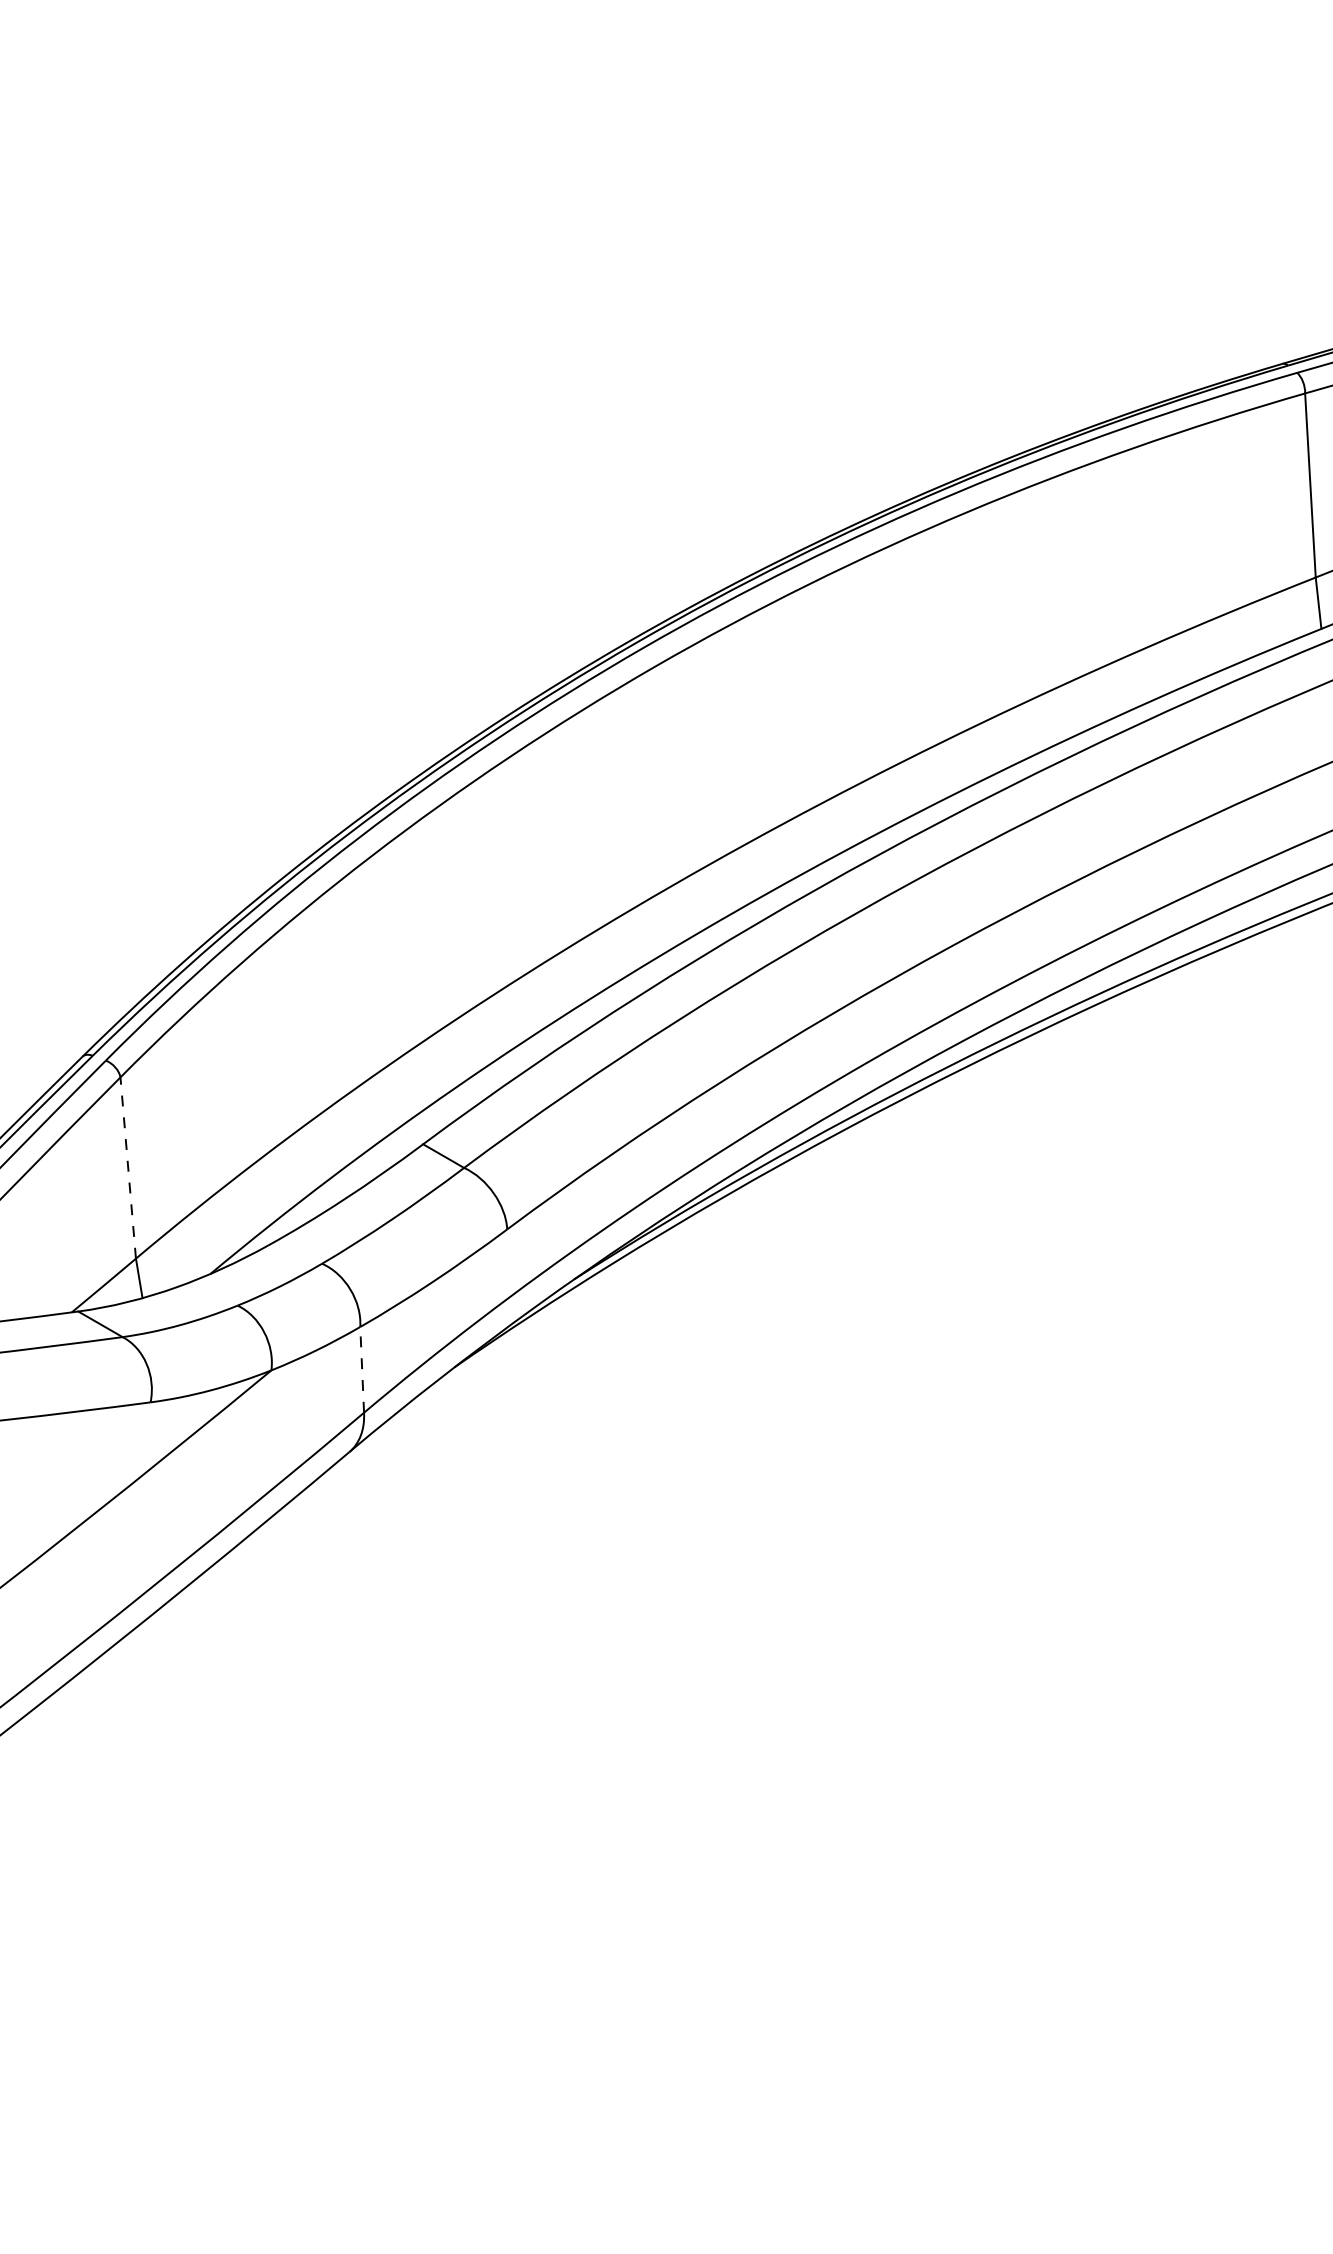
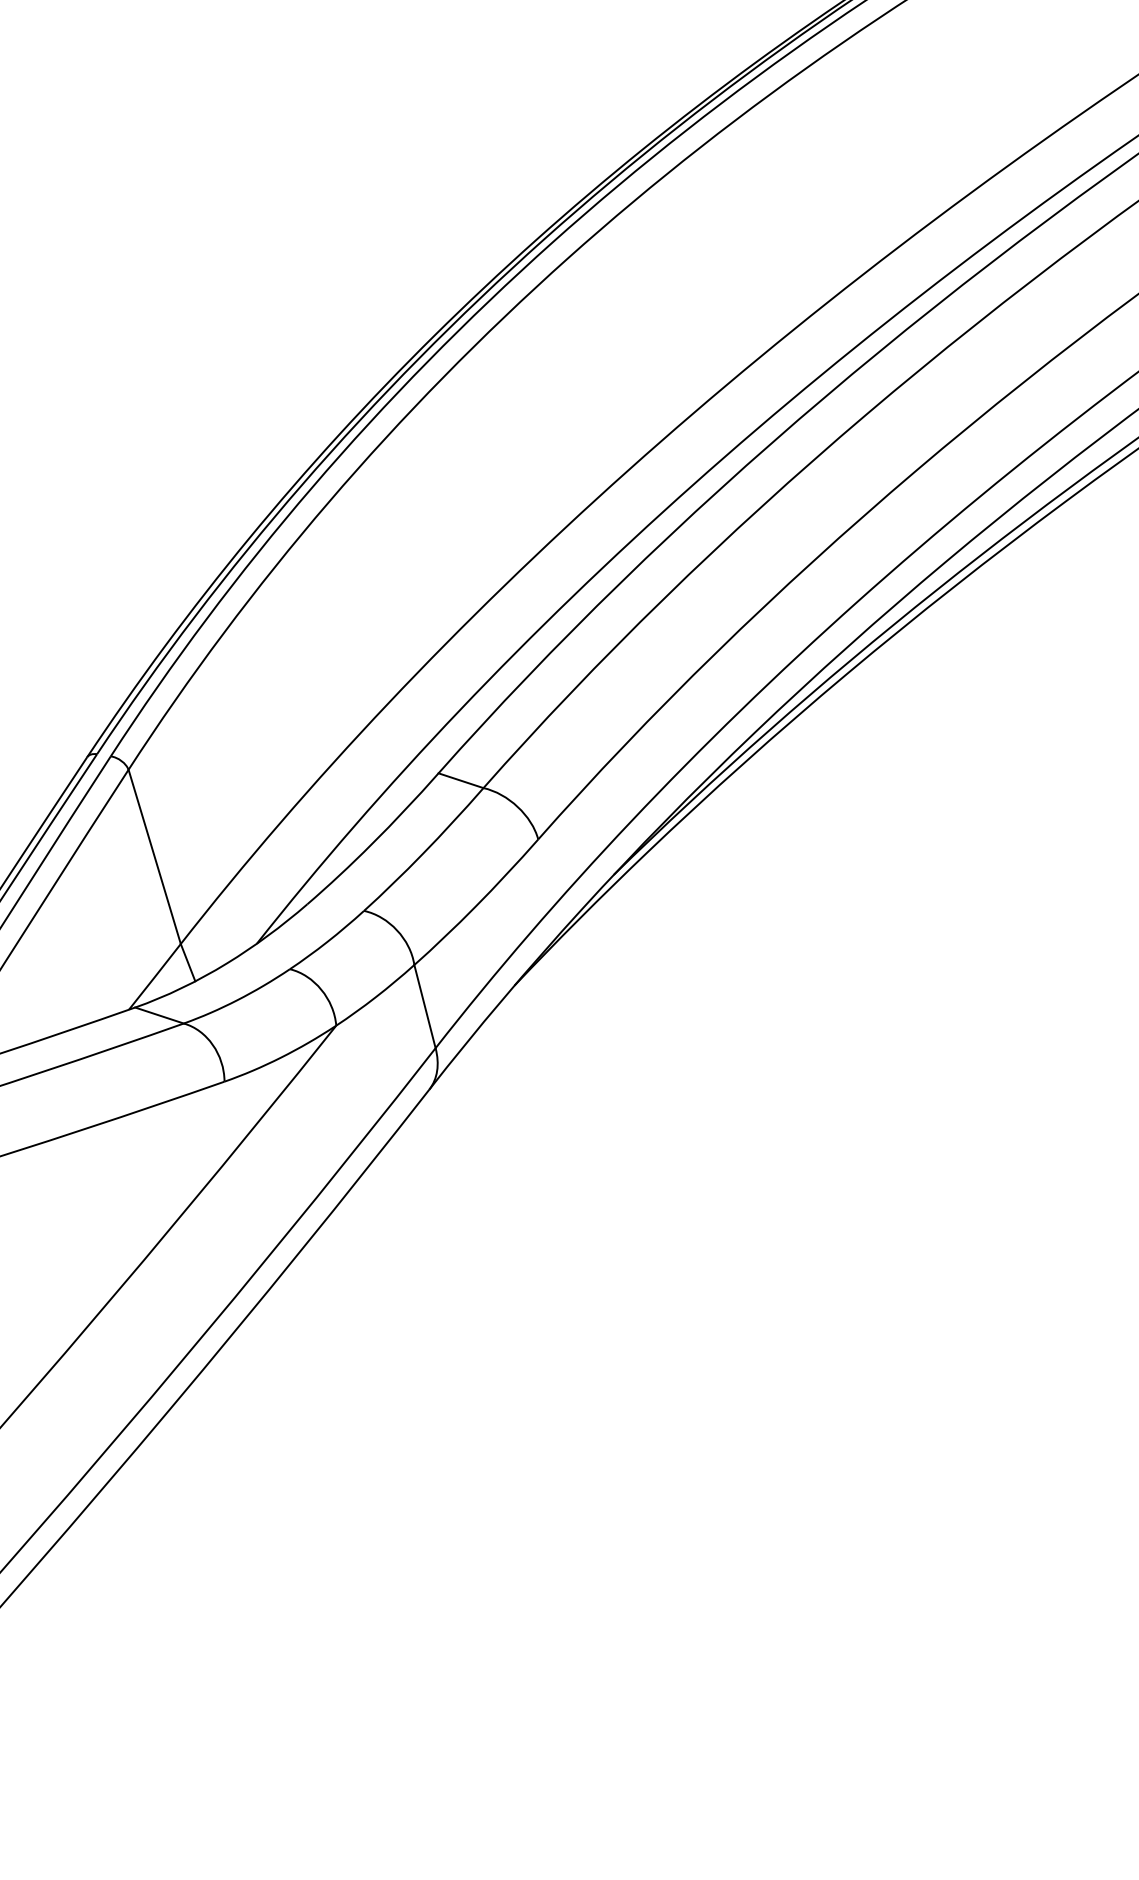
line: (128, 1168) -> (155, 857), dashed -> solid
line: (362, 1369) -> (425, 1006), dashed -> solid

